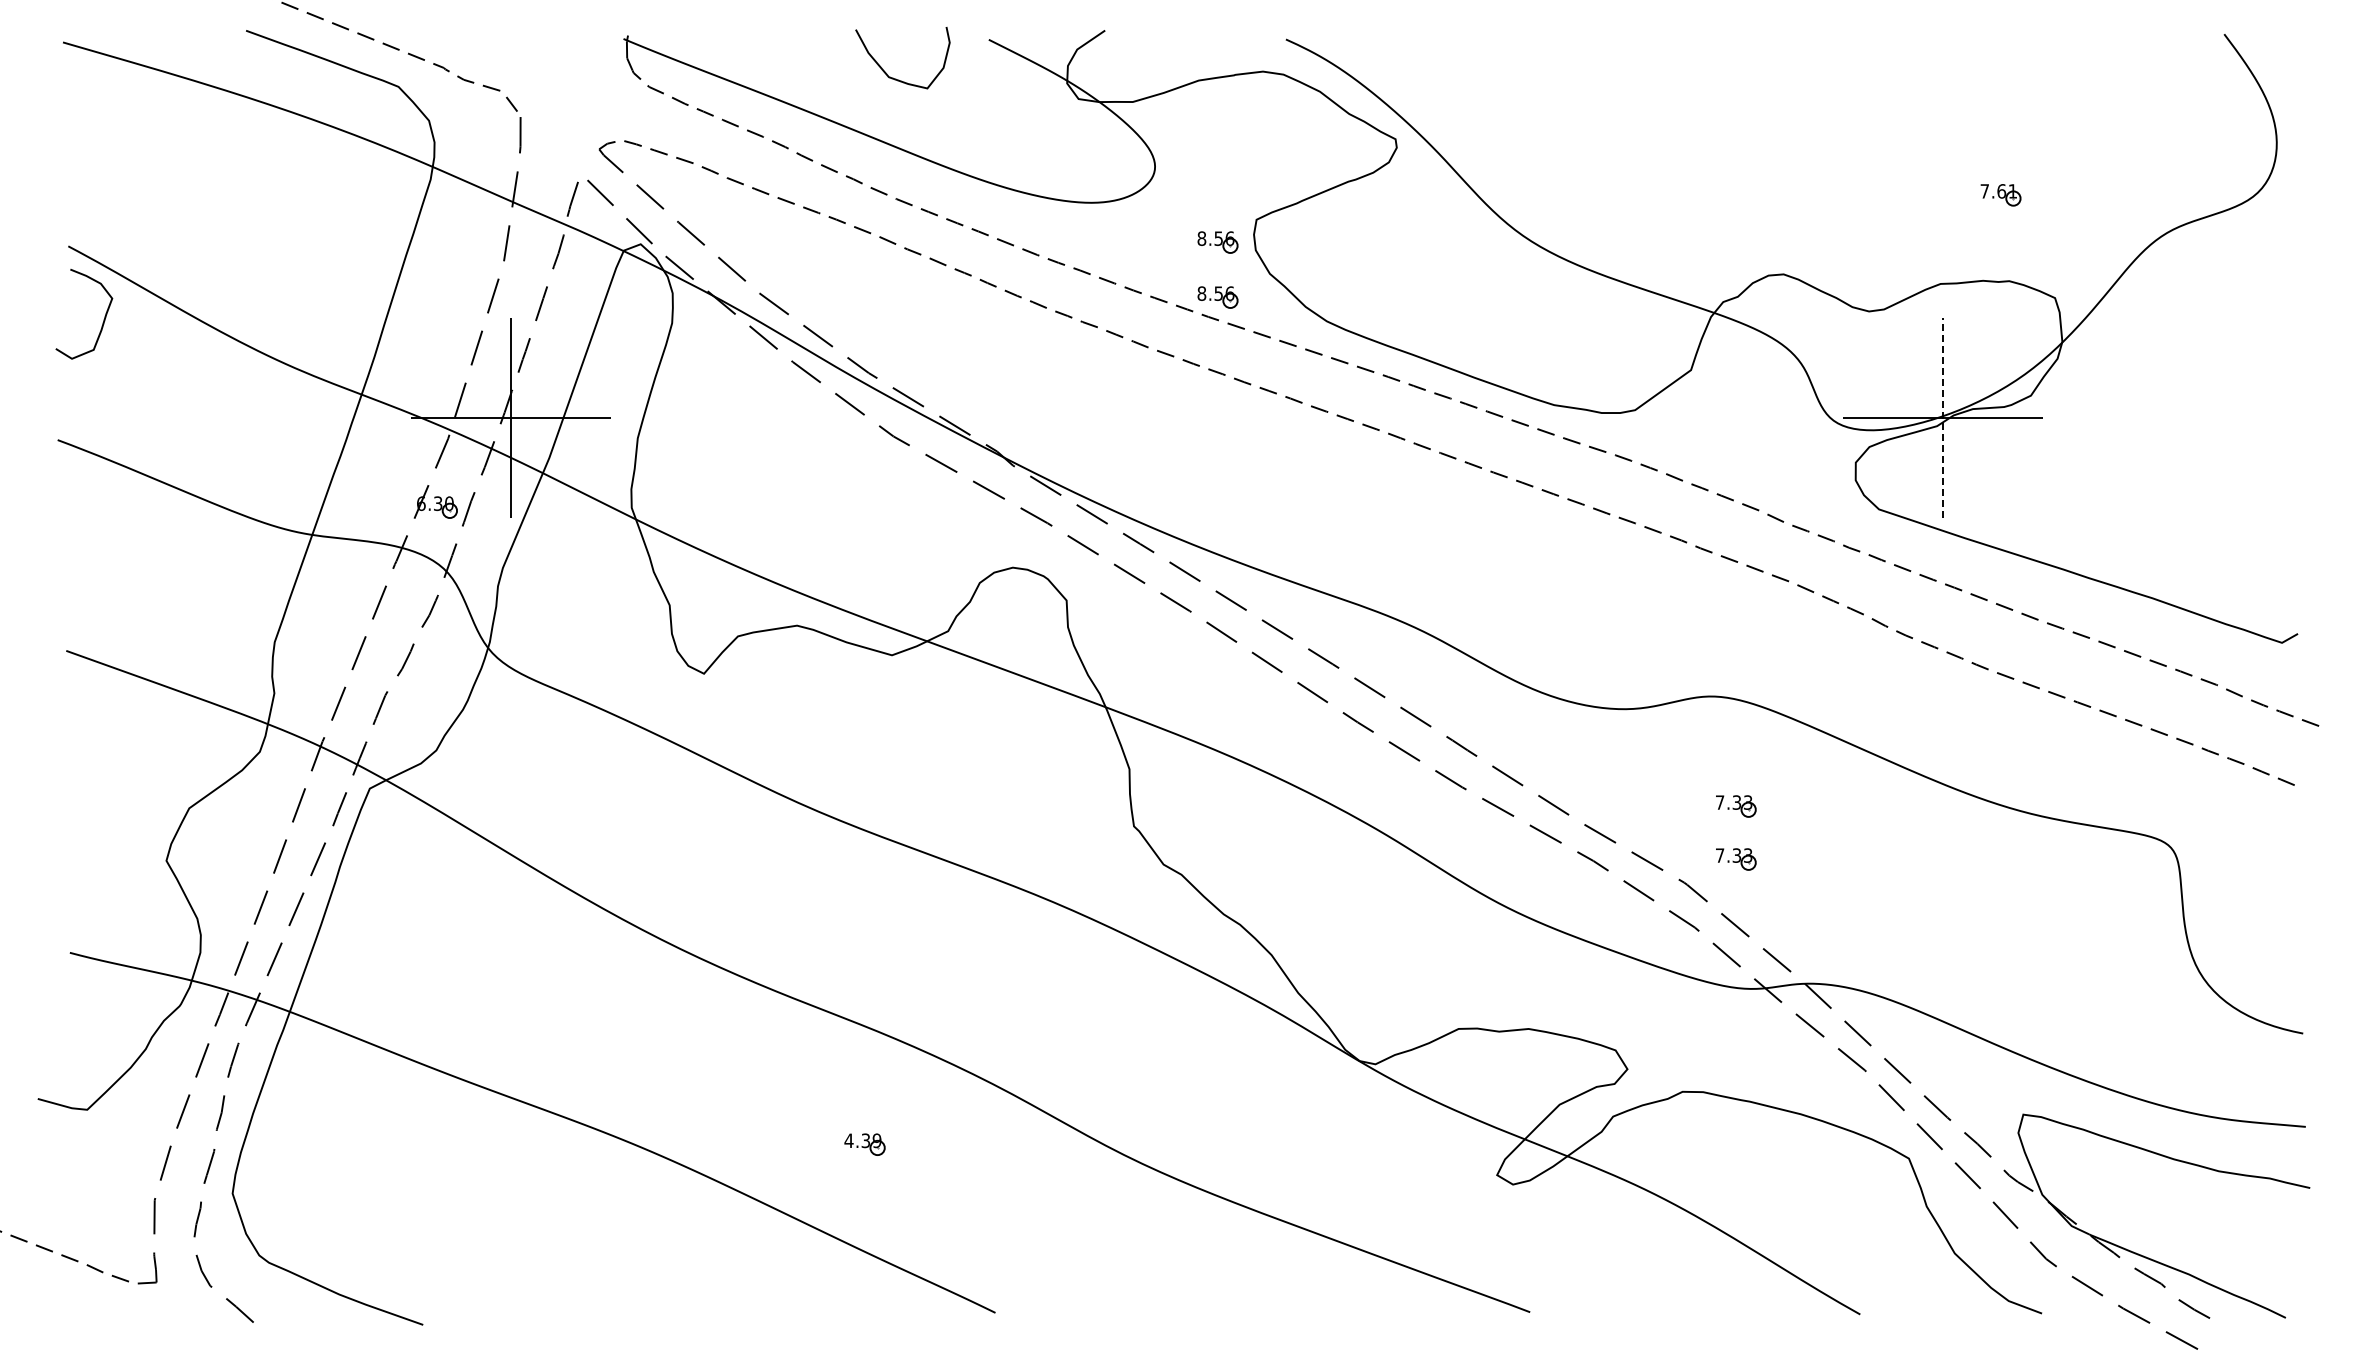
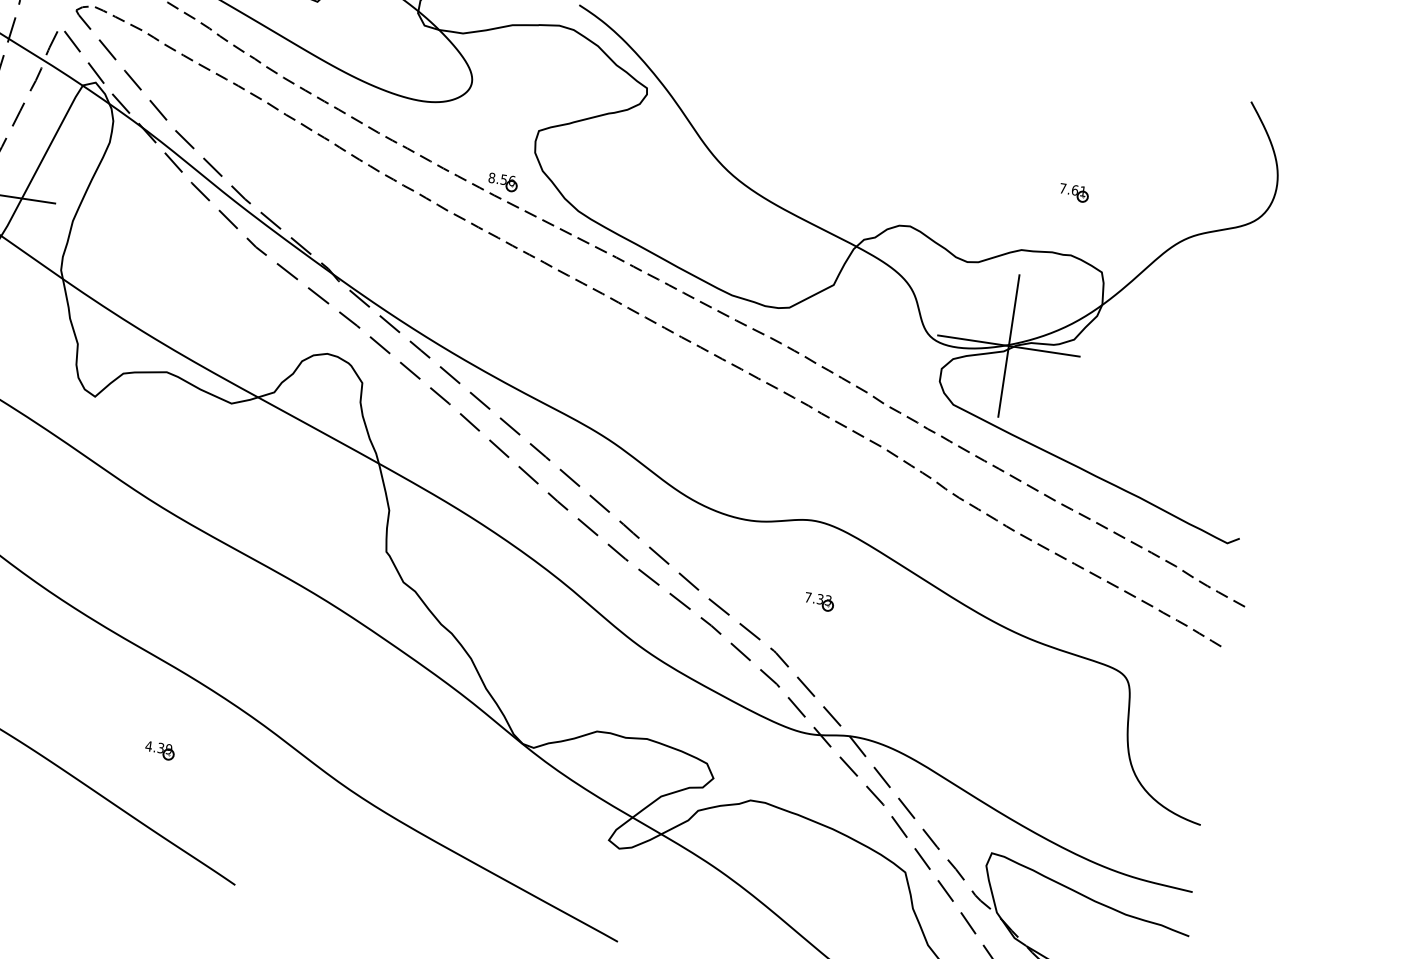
part: (1217, 242) -> (508, 143), removed
line: (1942, 417) -> (1008, 345), dashed -> solid
part: (1736, 859) -> (813, 640), removed

